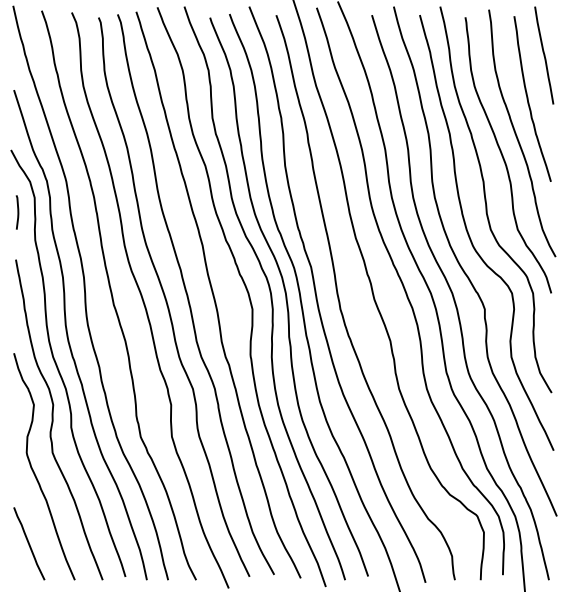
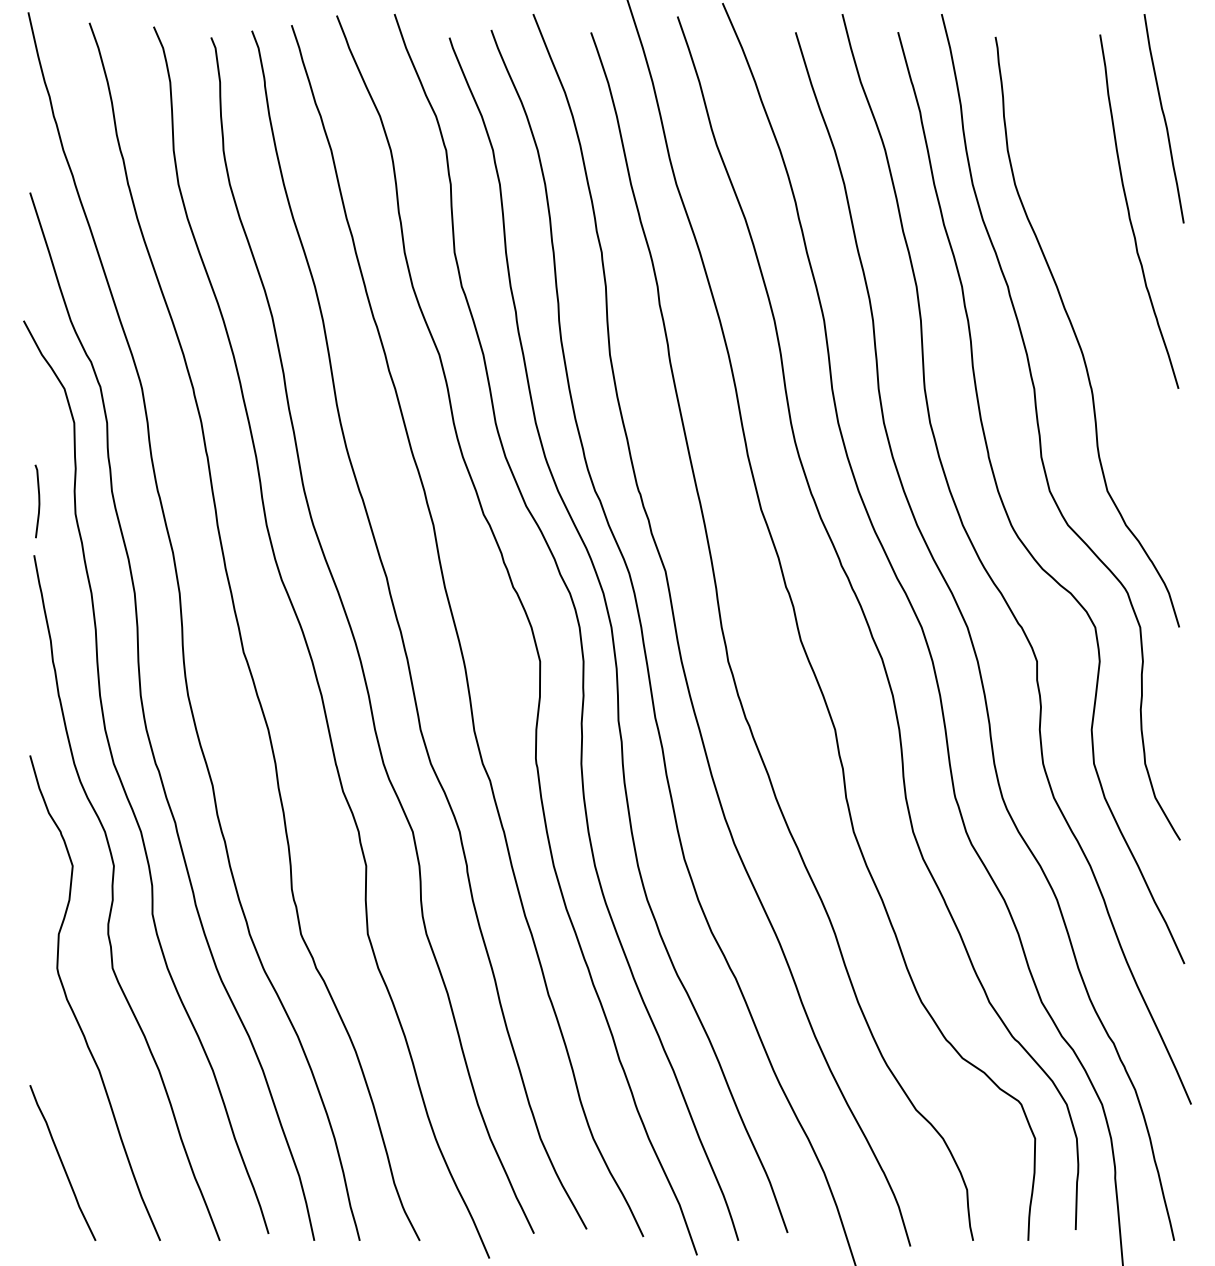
curve: (517, 135) -> (1106, 289), removed
curve: (17, 212) -> (37, 501), moved

